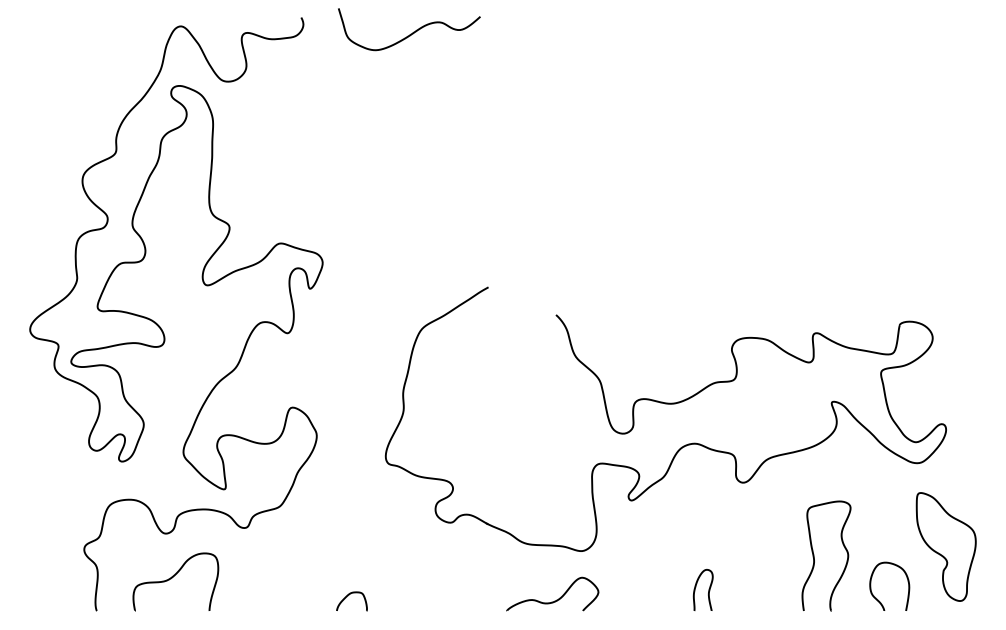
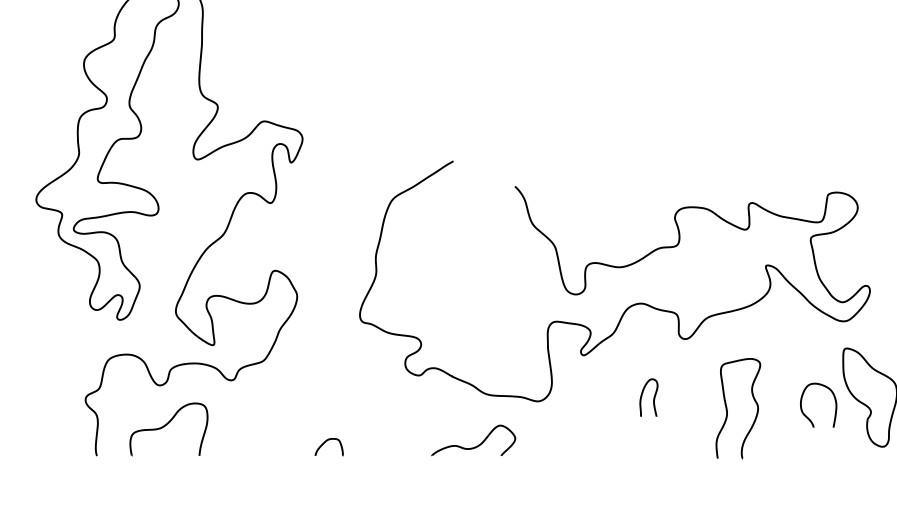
curve: (814, 555) -> (727, 408), moved
curve: (708, 589) -> (653, 397), moved
curve: (876, 597) -> (806, 415), moved
curve: (556, 599) -> (477, 445), moved

